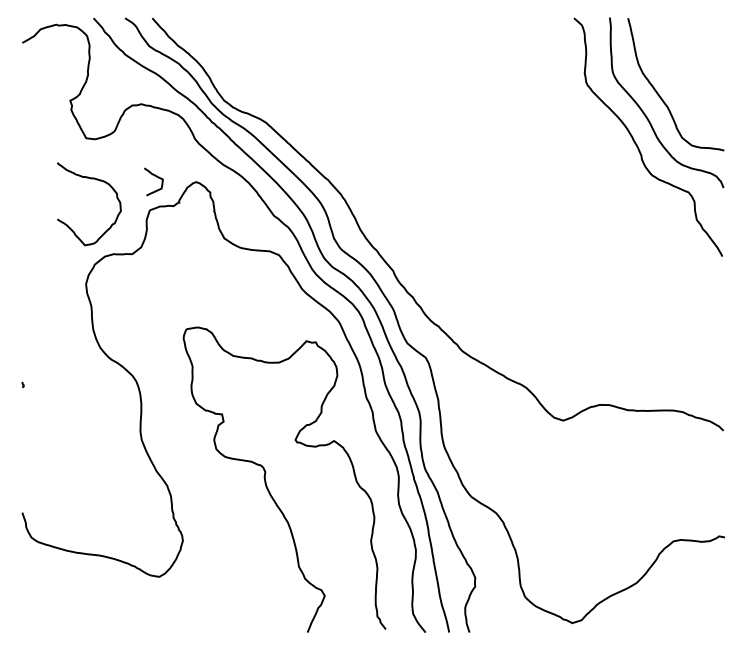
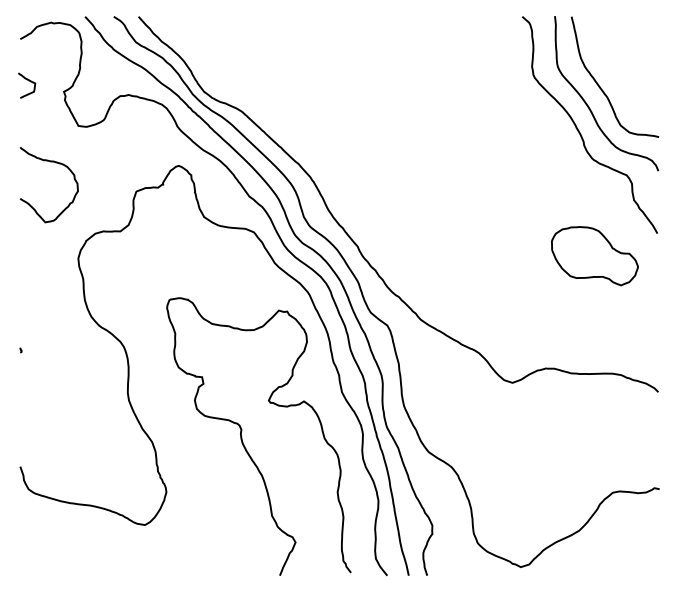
curve: (155, 177) -> (28, 81), moved
curve: (96, 180) -> (55, 163), moved
part: (653, 281) -> (594, 256), added

